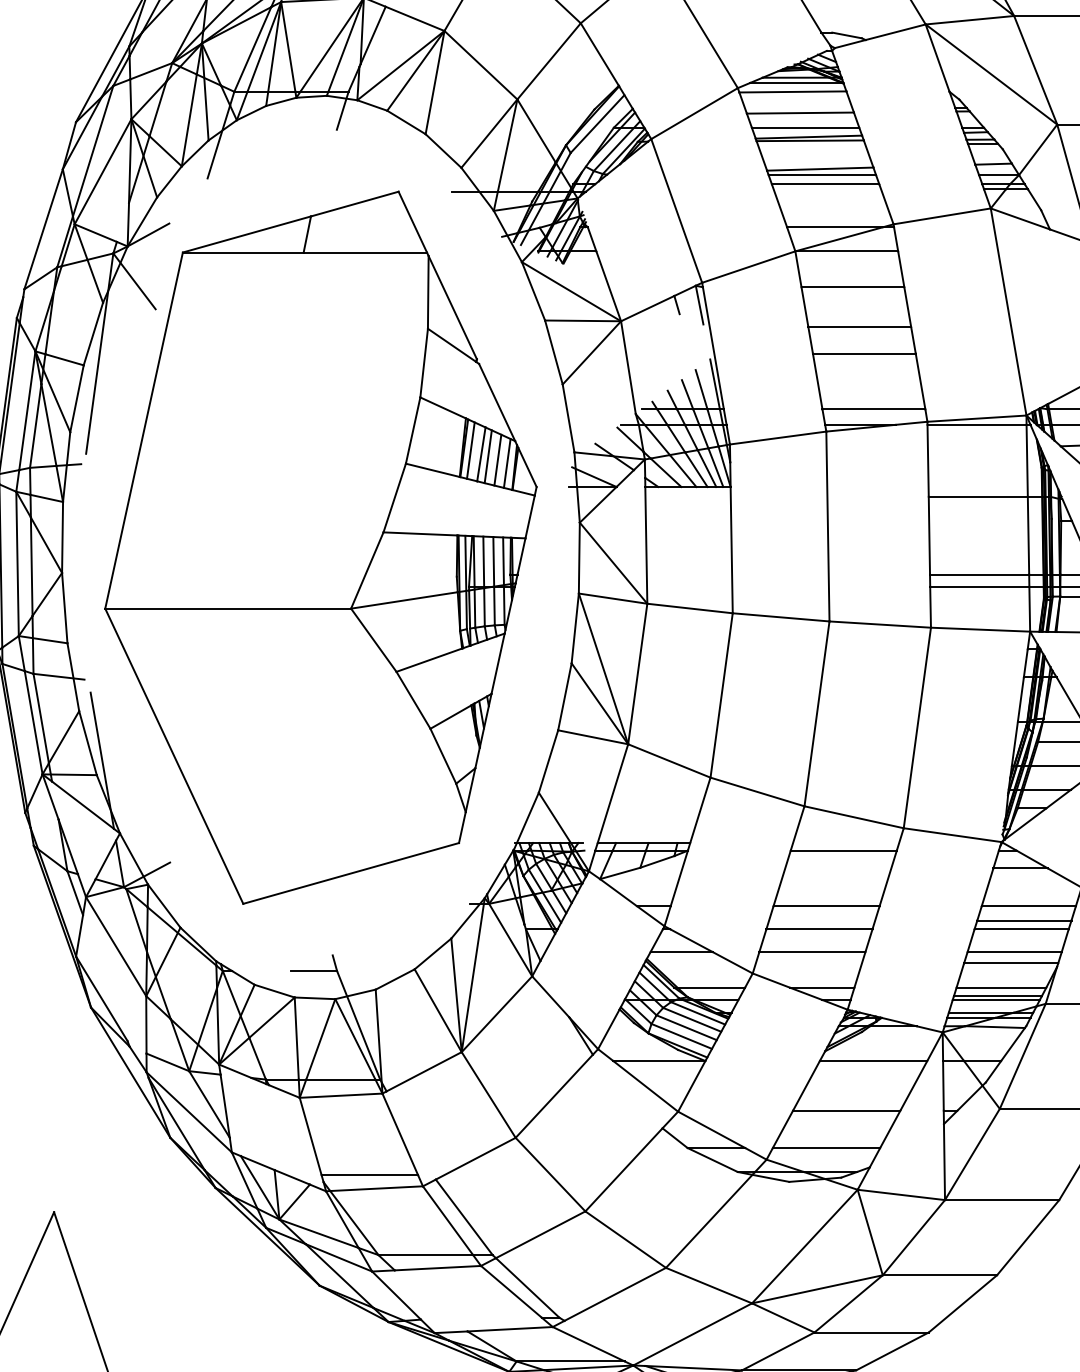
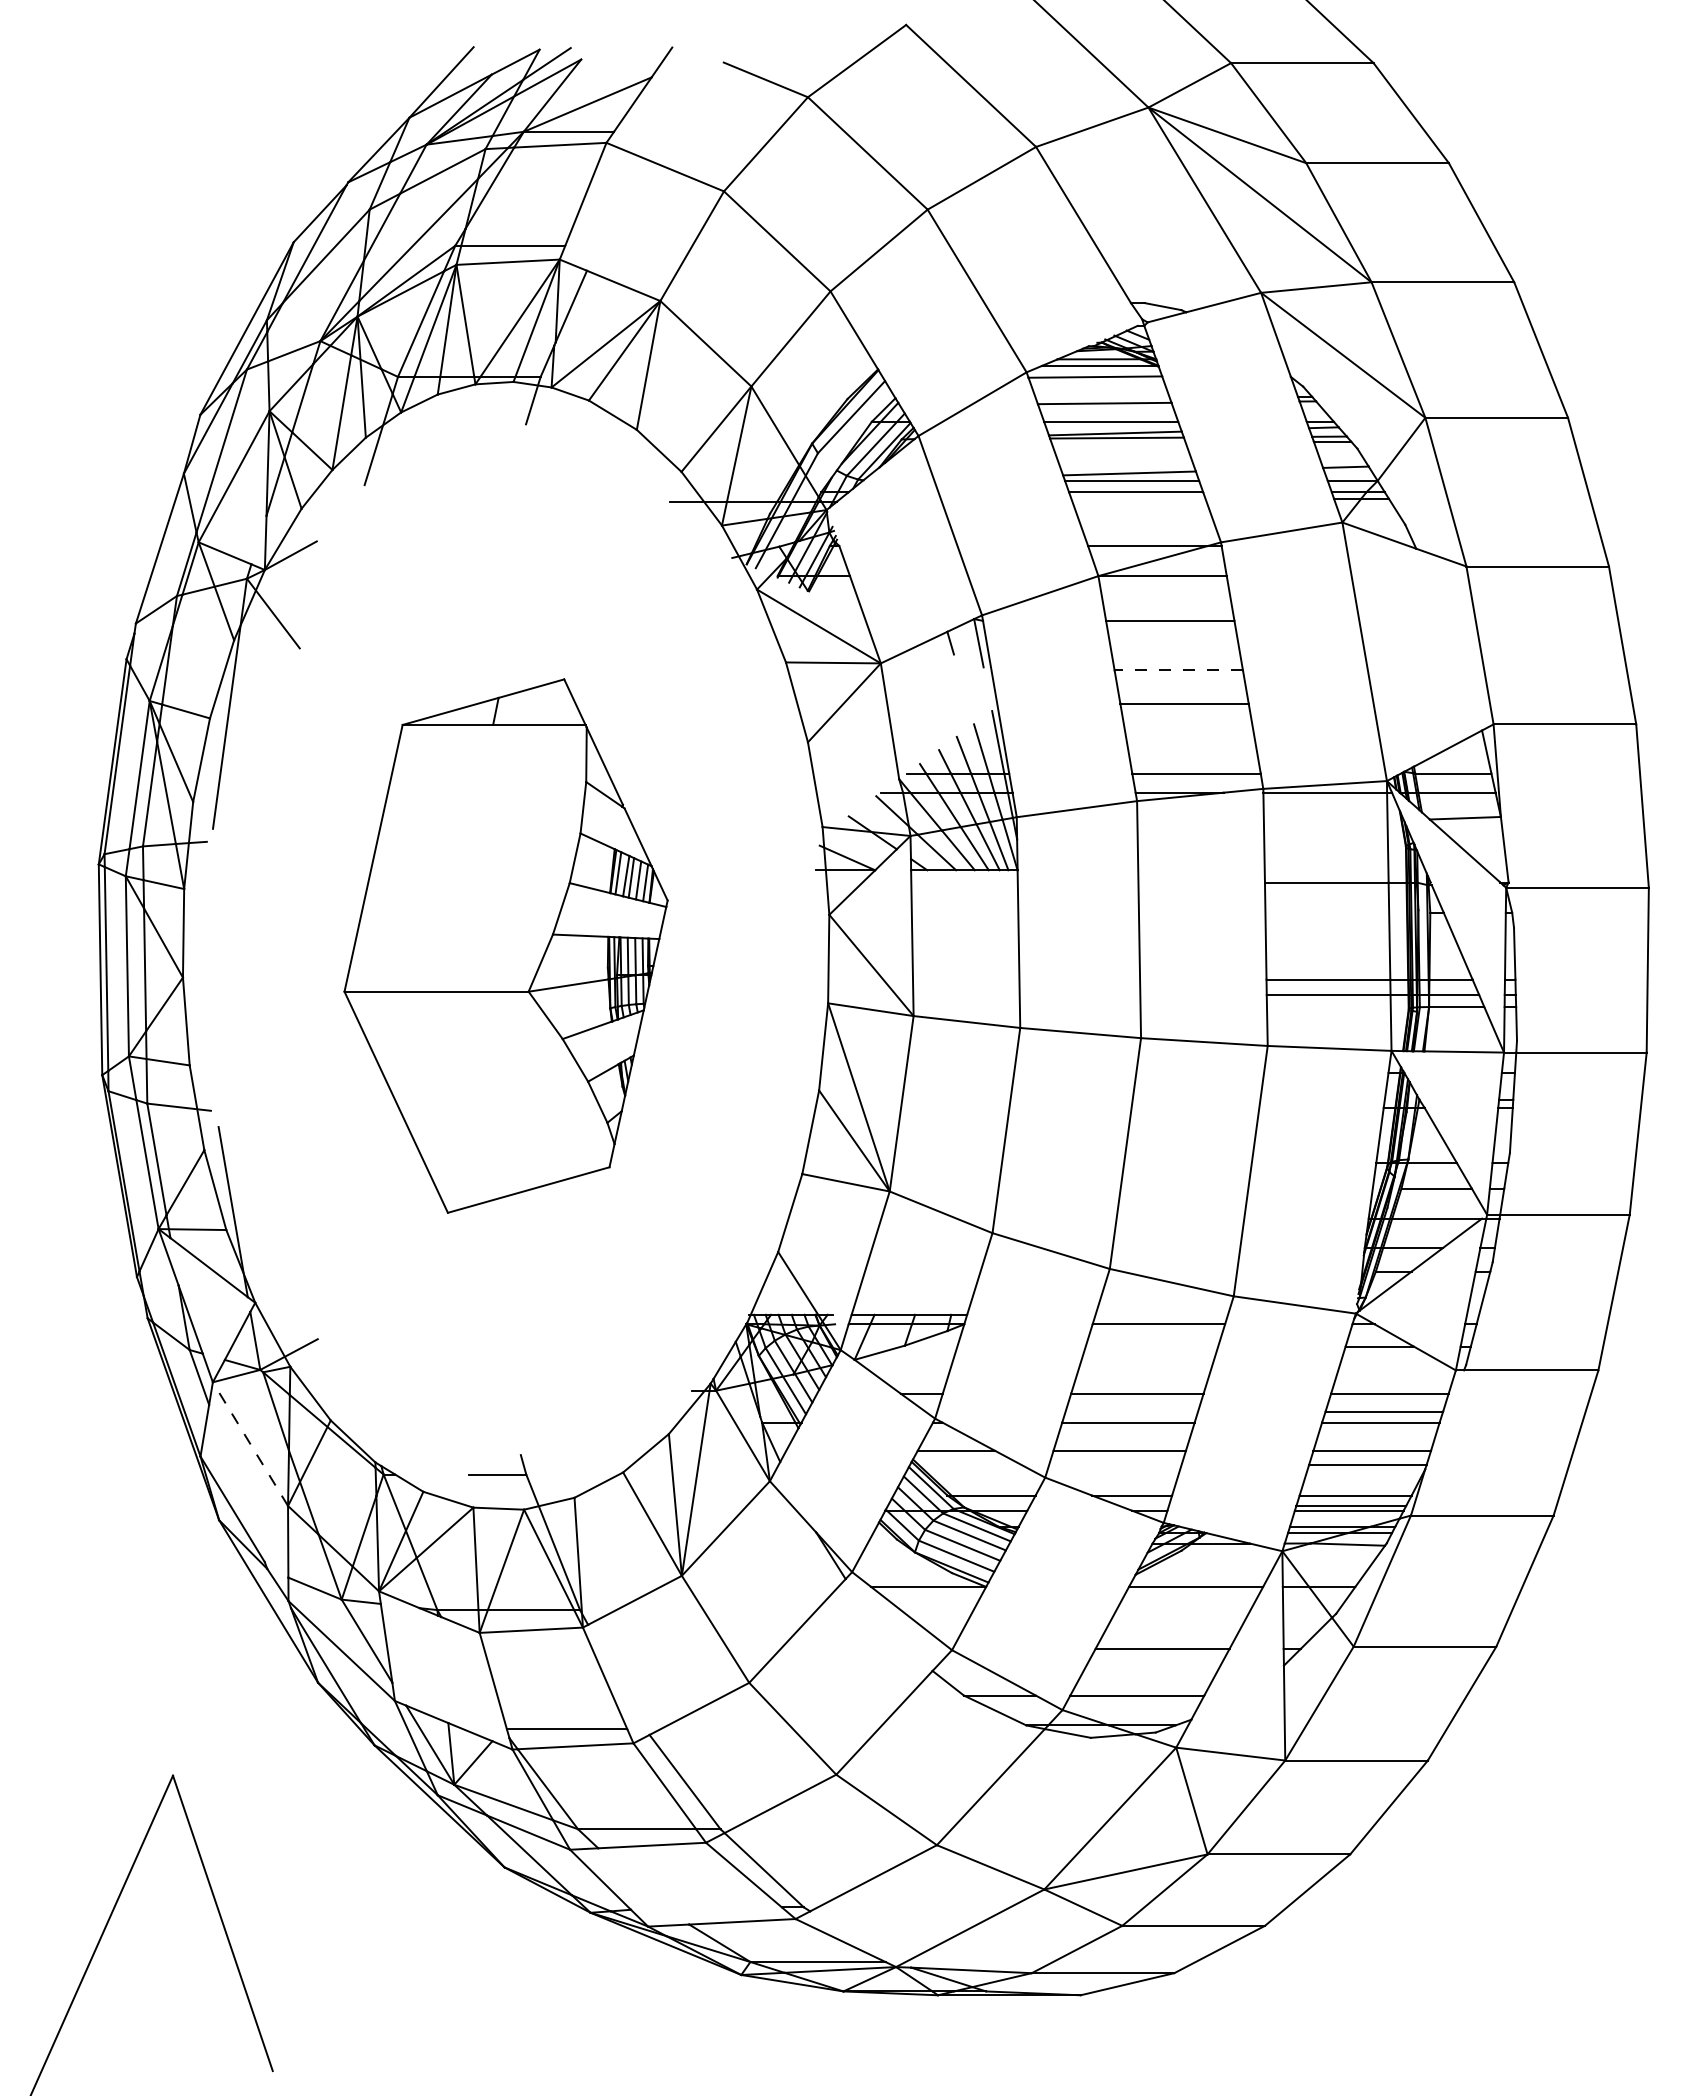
line: (859, 326) -> (1178, 670), solid -> dashed
part: (320, 547) -> (505, 945), size x0.6
line: (116, 946) -> (250, 1443), solid -> dashed

